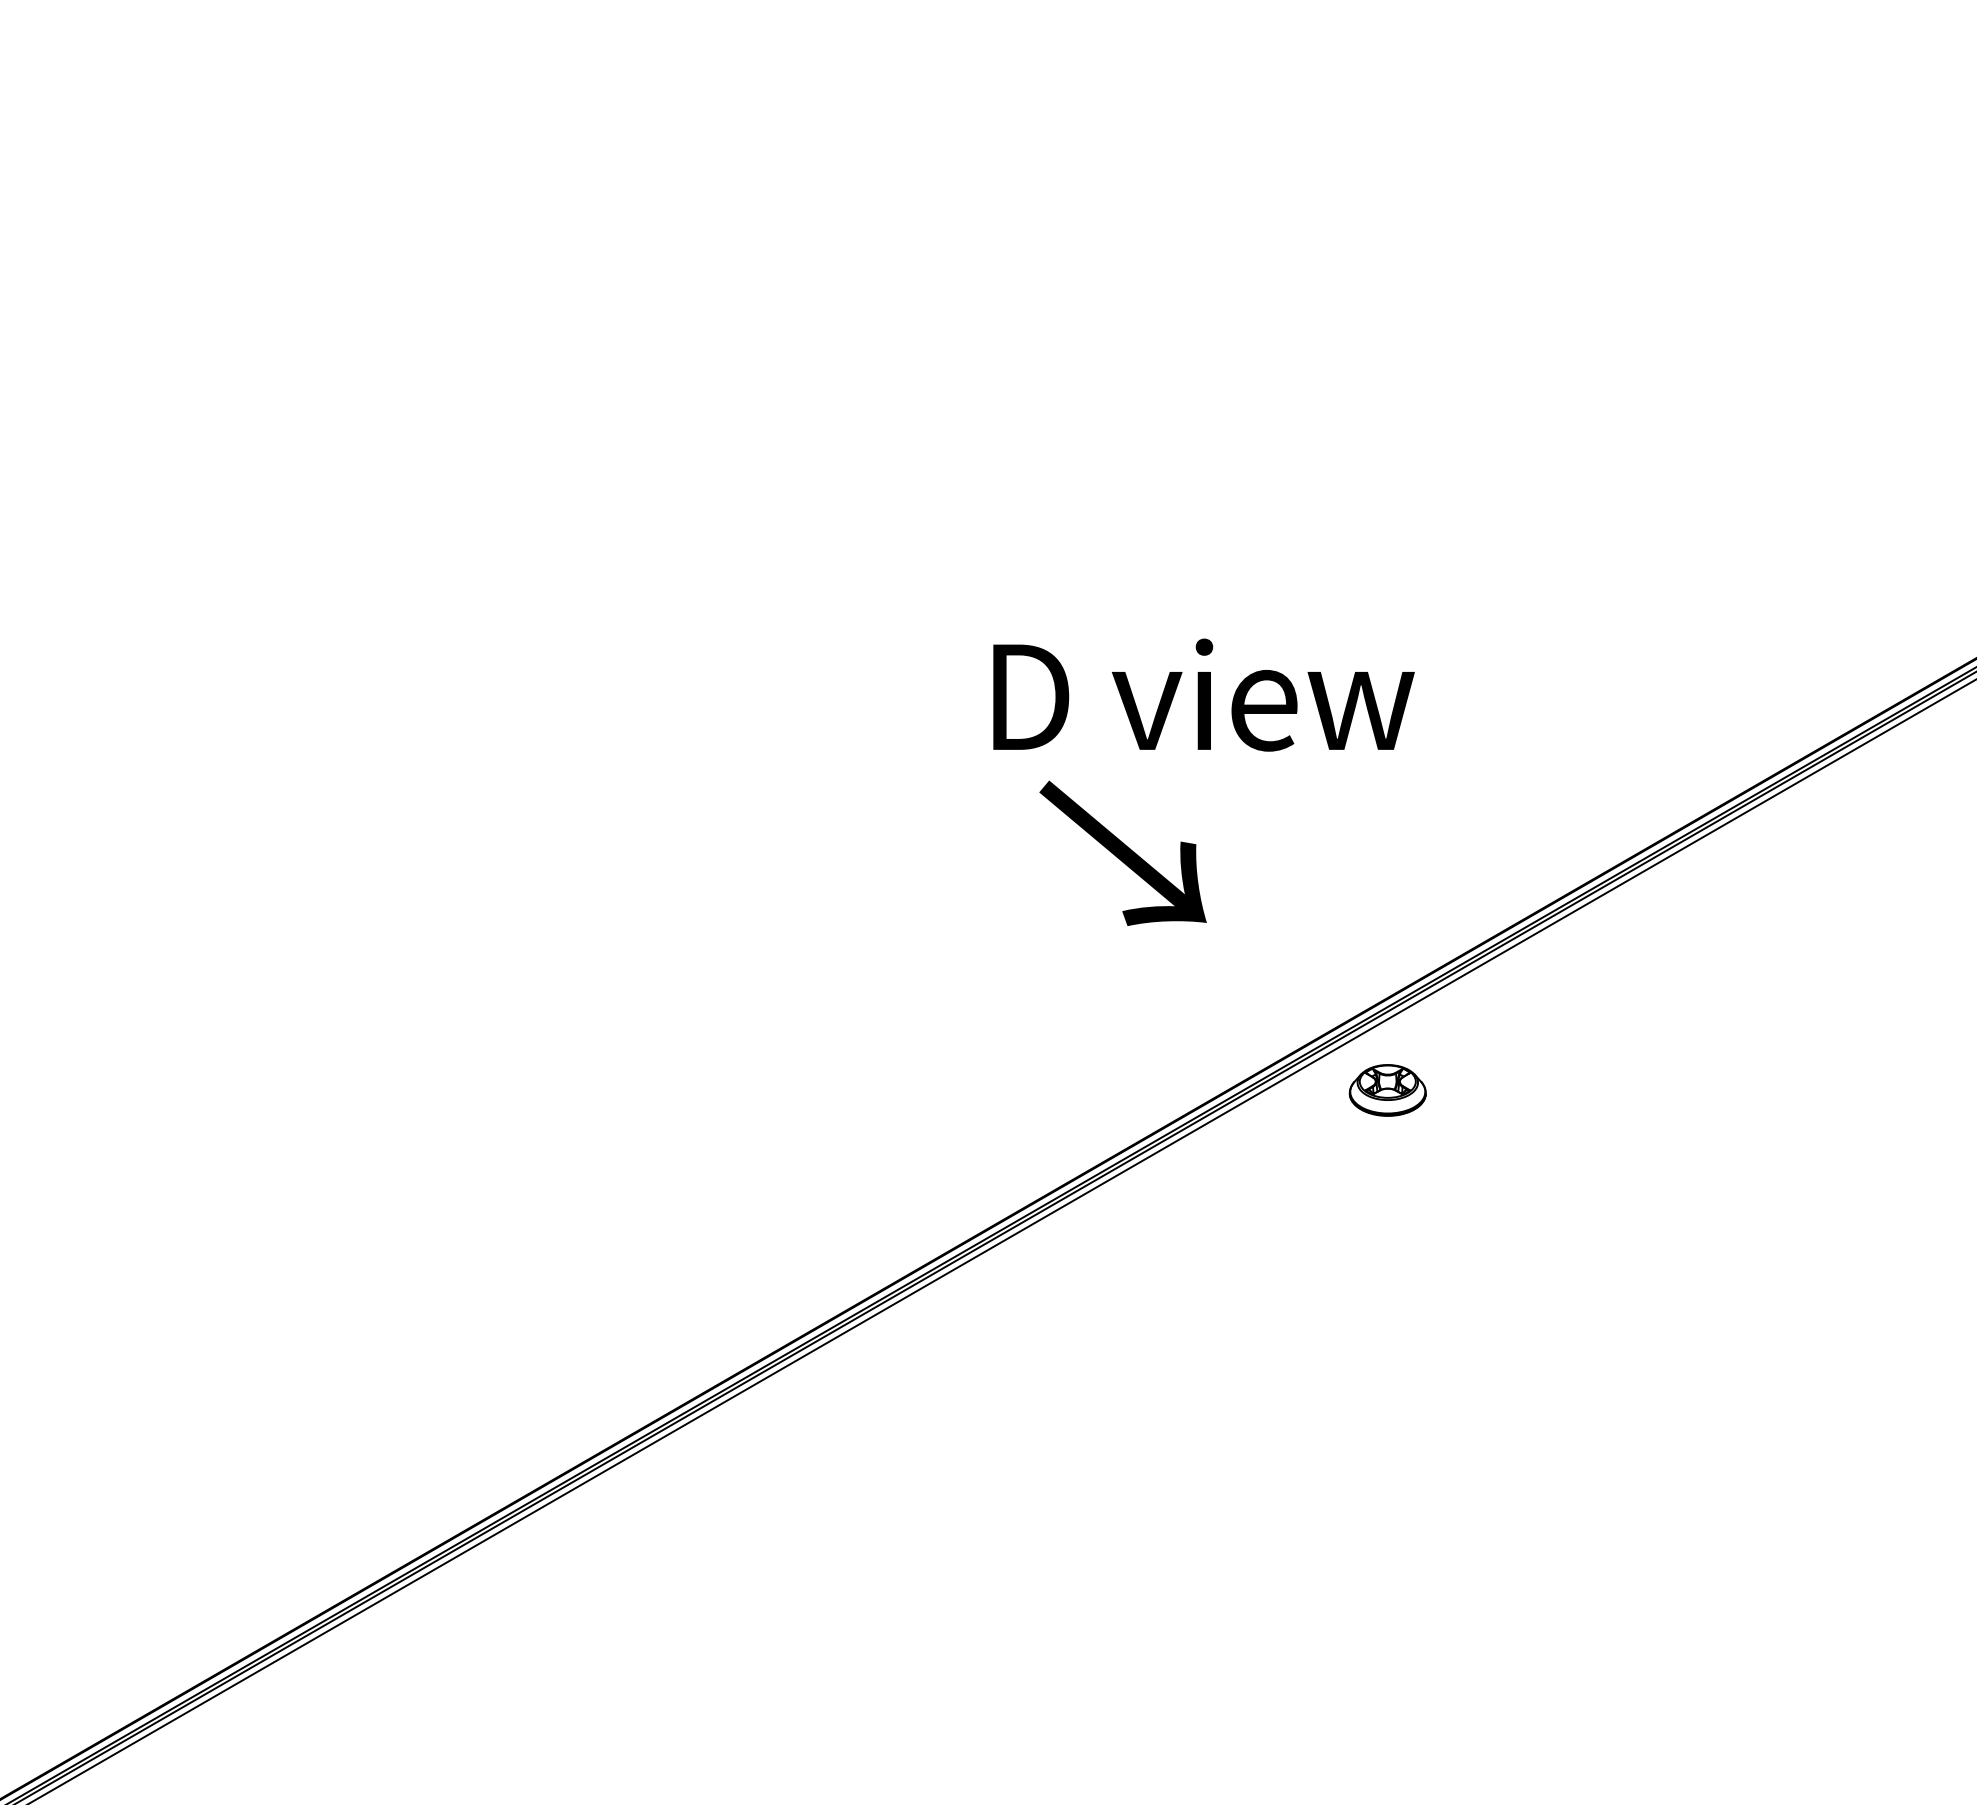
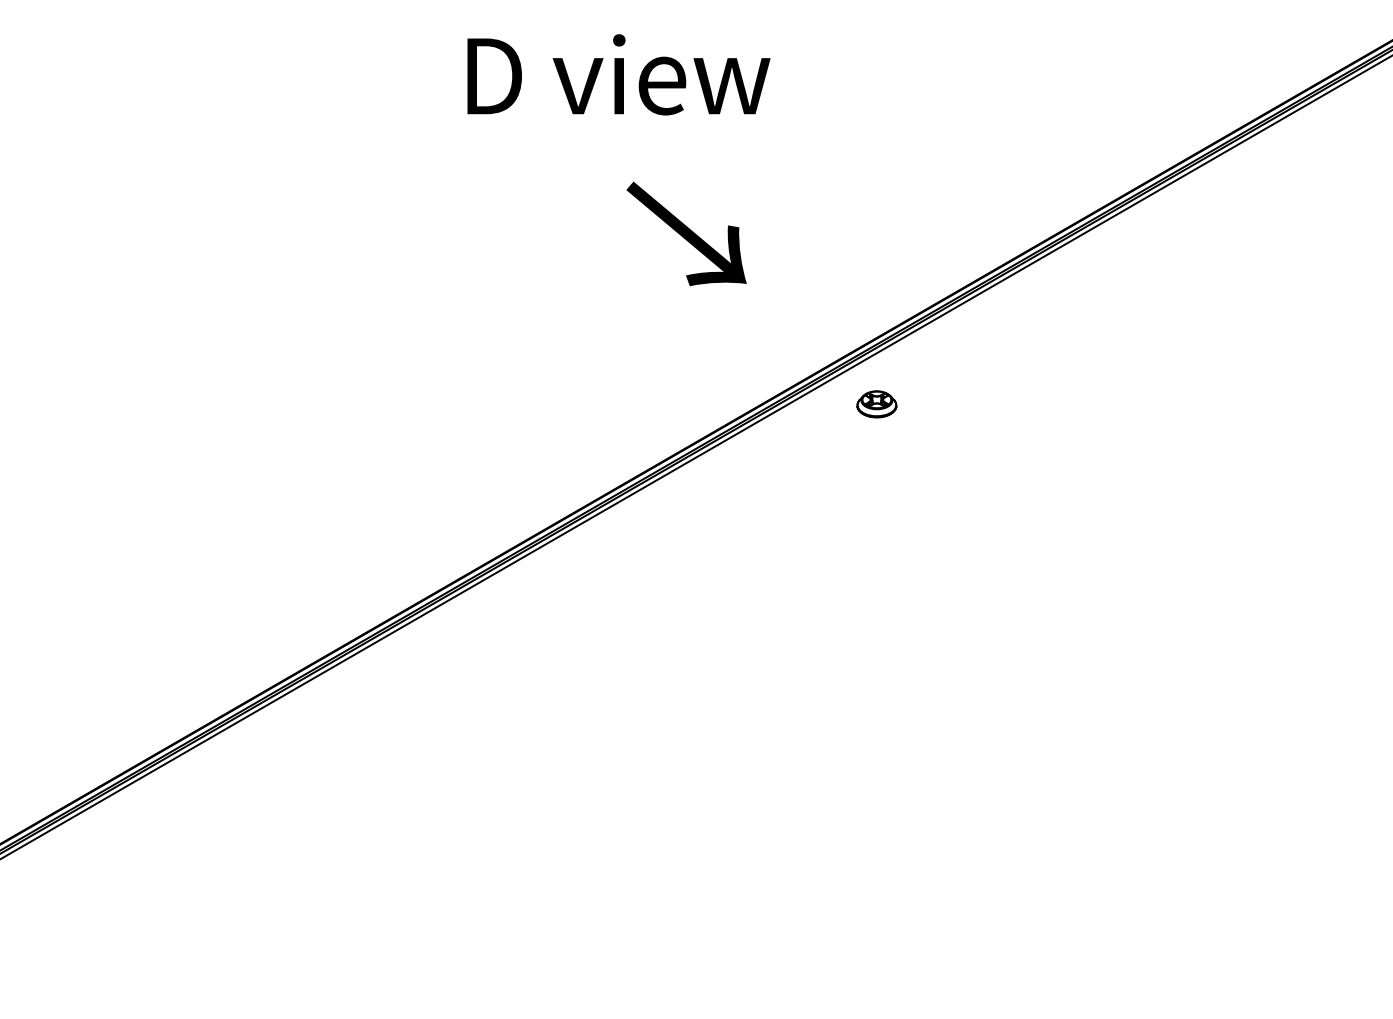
text: (1203, 694) -> (618, 74), moved
part: (1387, 1090) -> (876, 404), size x0.71

